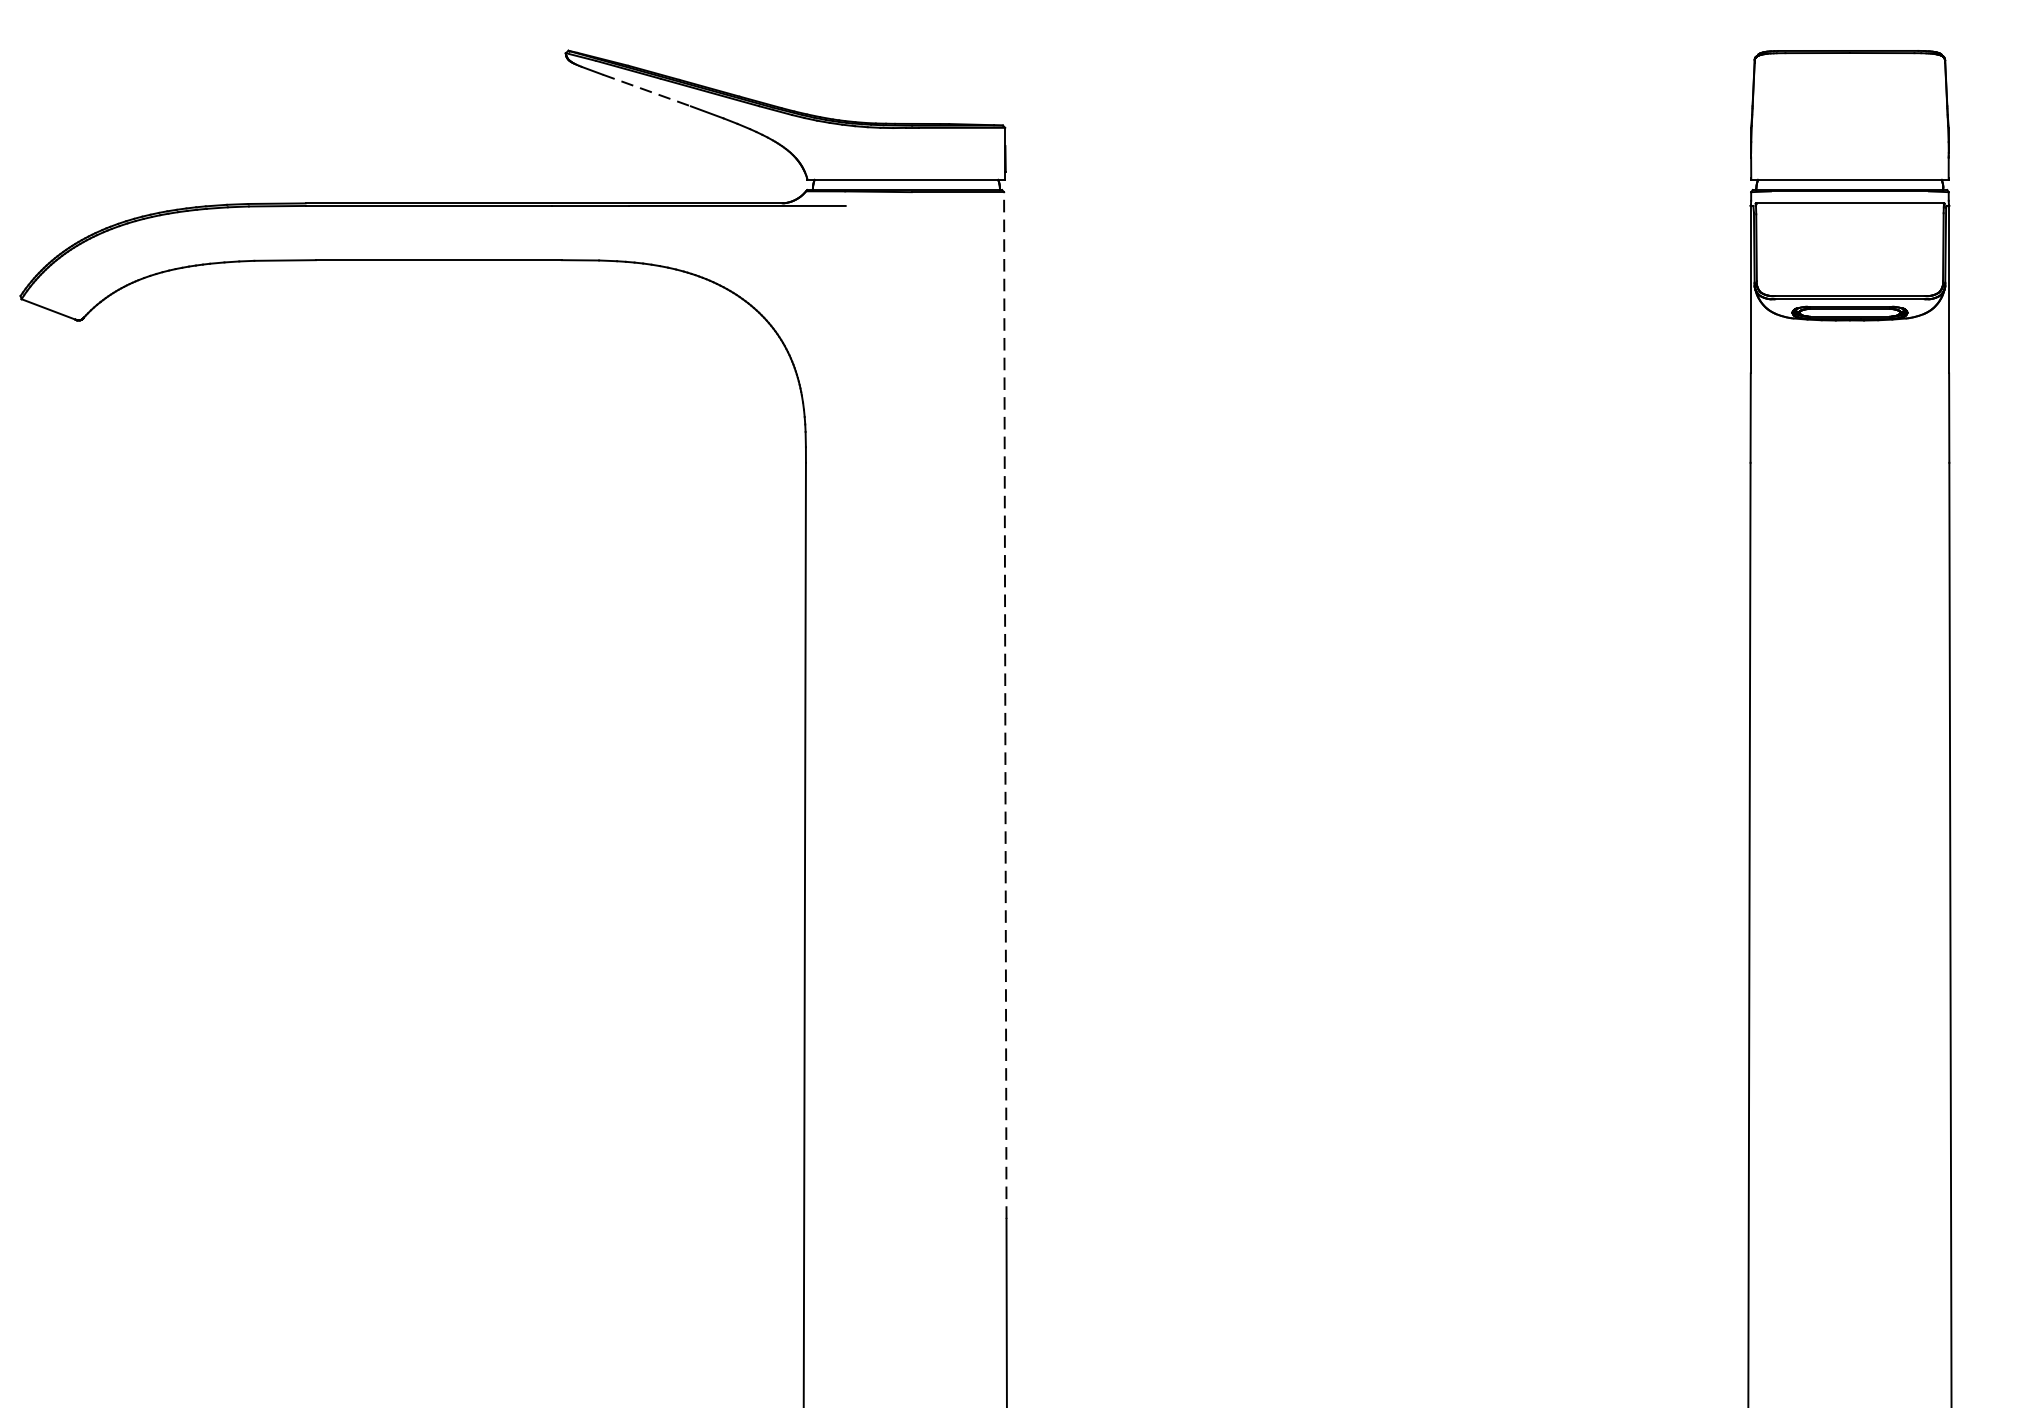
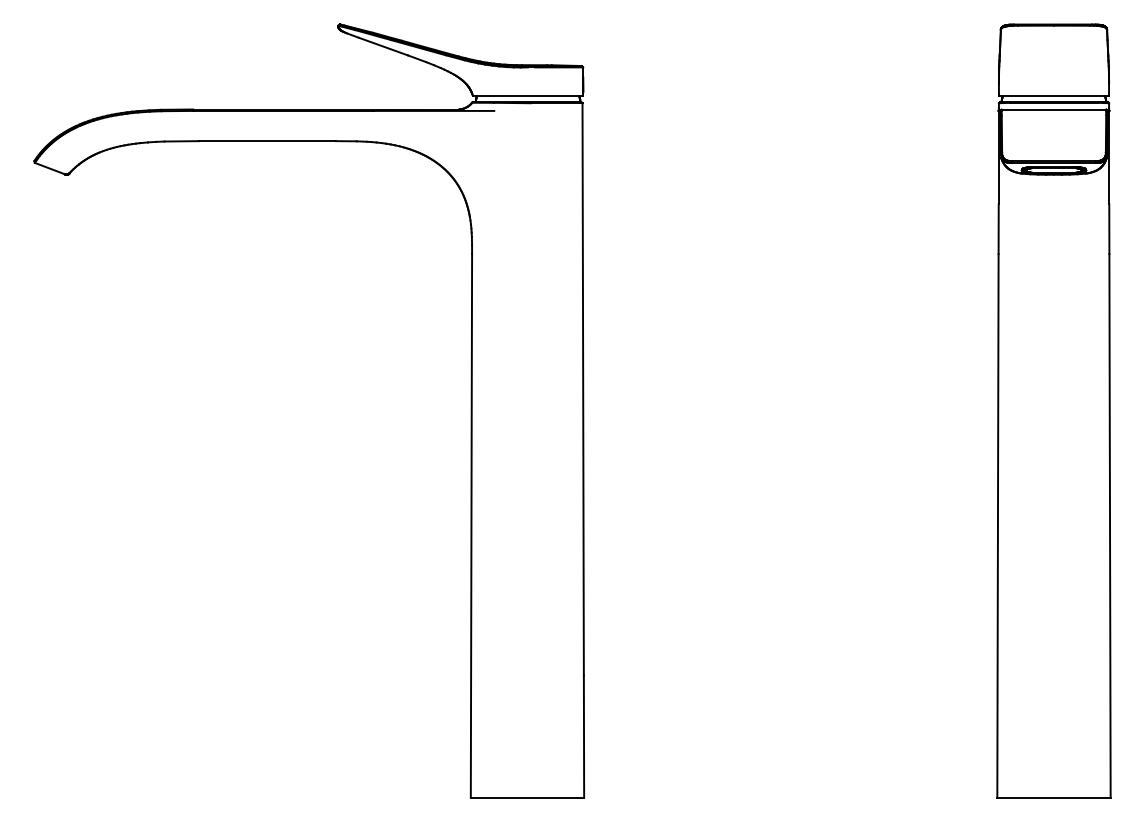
line: (647, 90) -> (383, 46), dashed -> solid
line: (1005, 703) -> (583, 388), dashed -> solid

